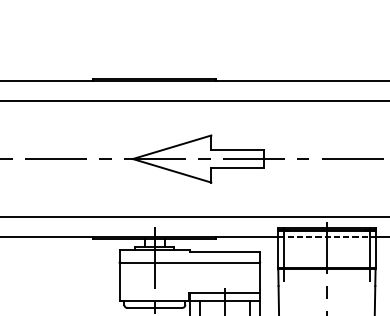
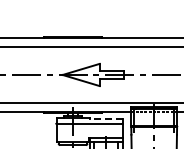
line: (225, 251) -> (106, 118), solid -> dashed

